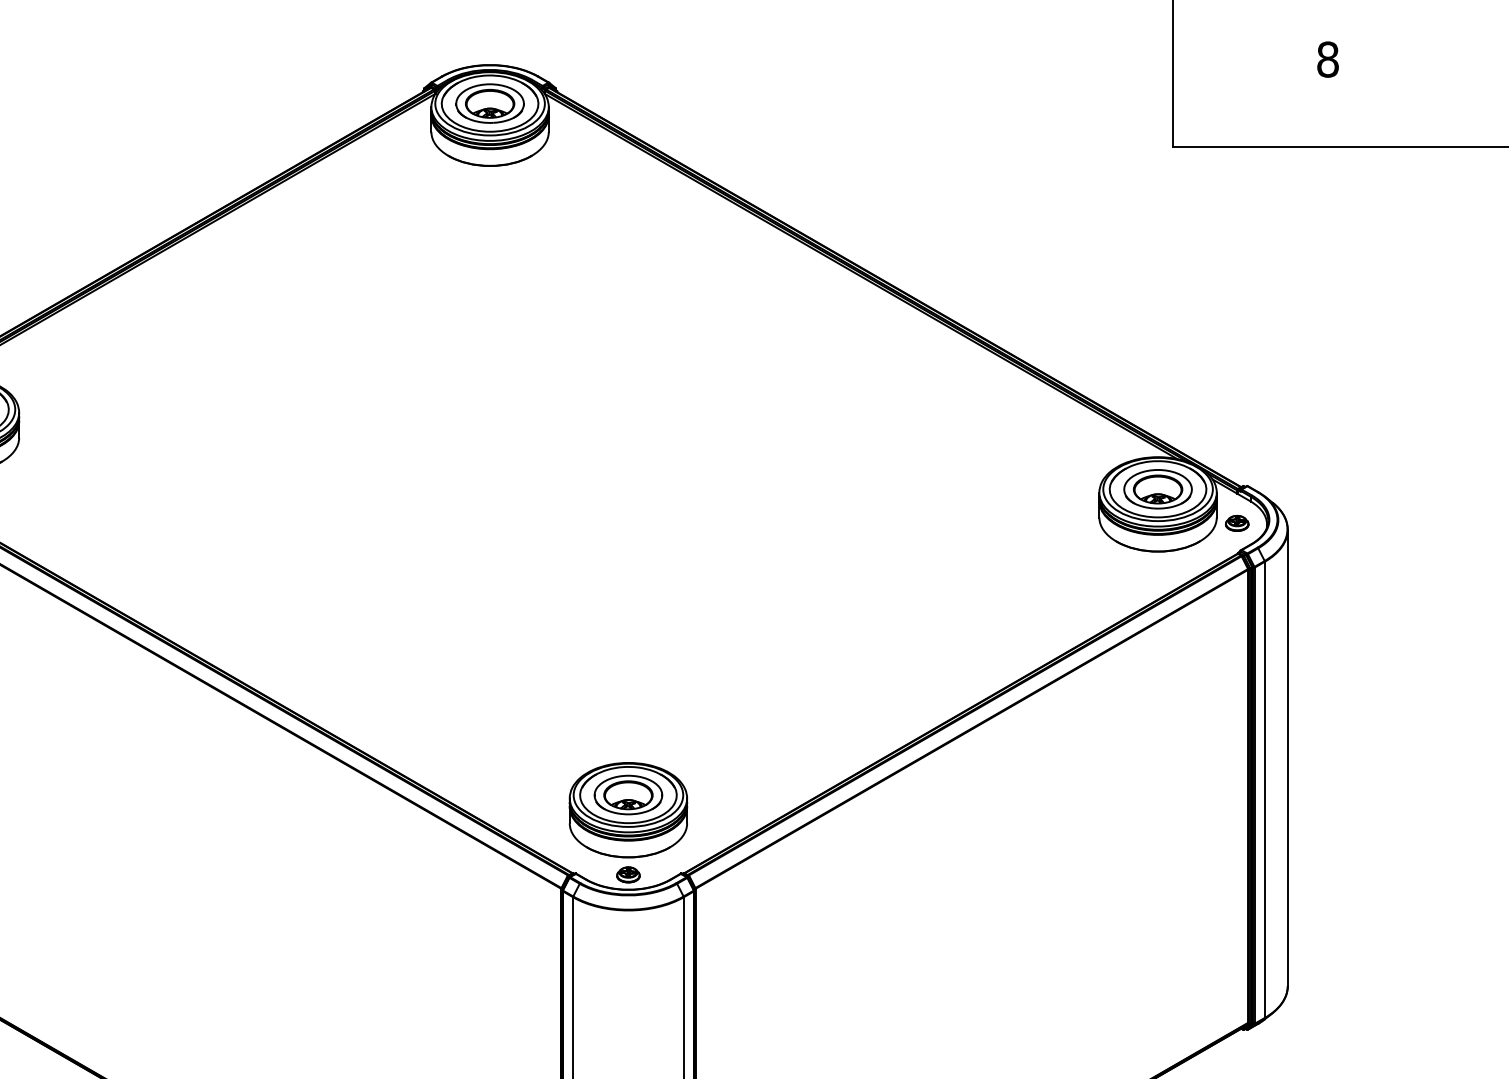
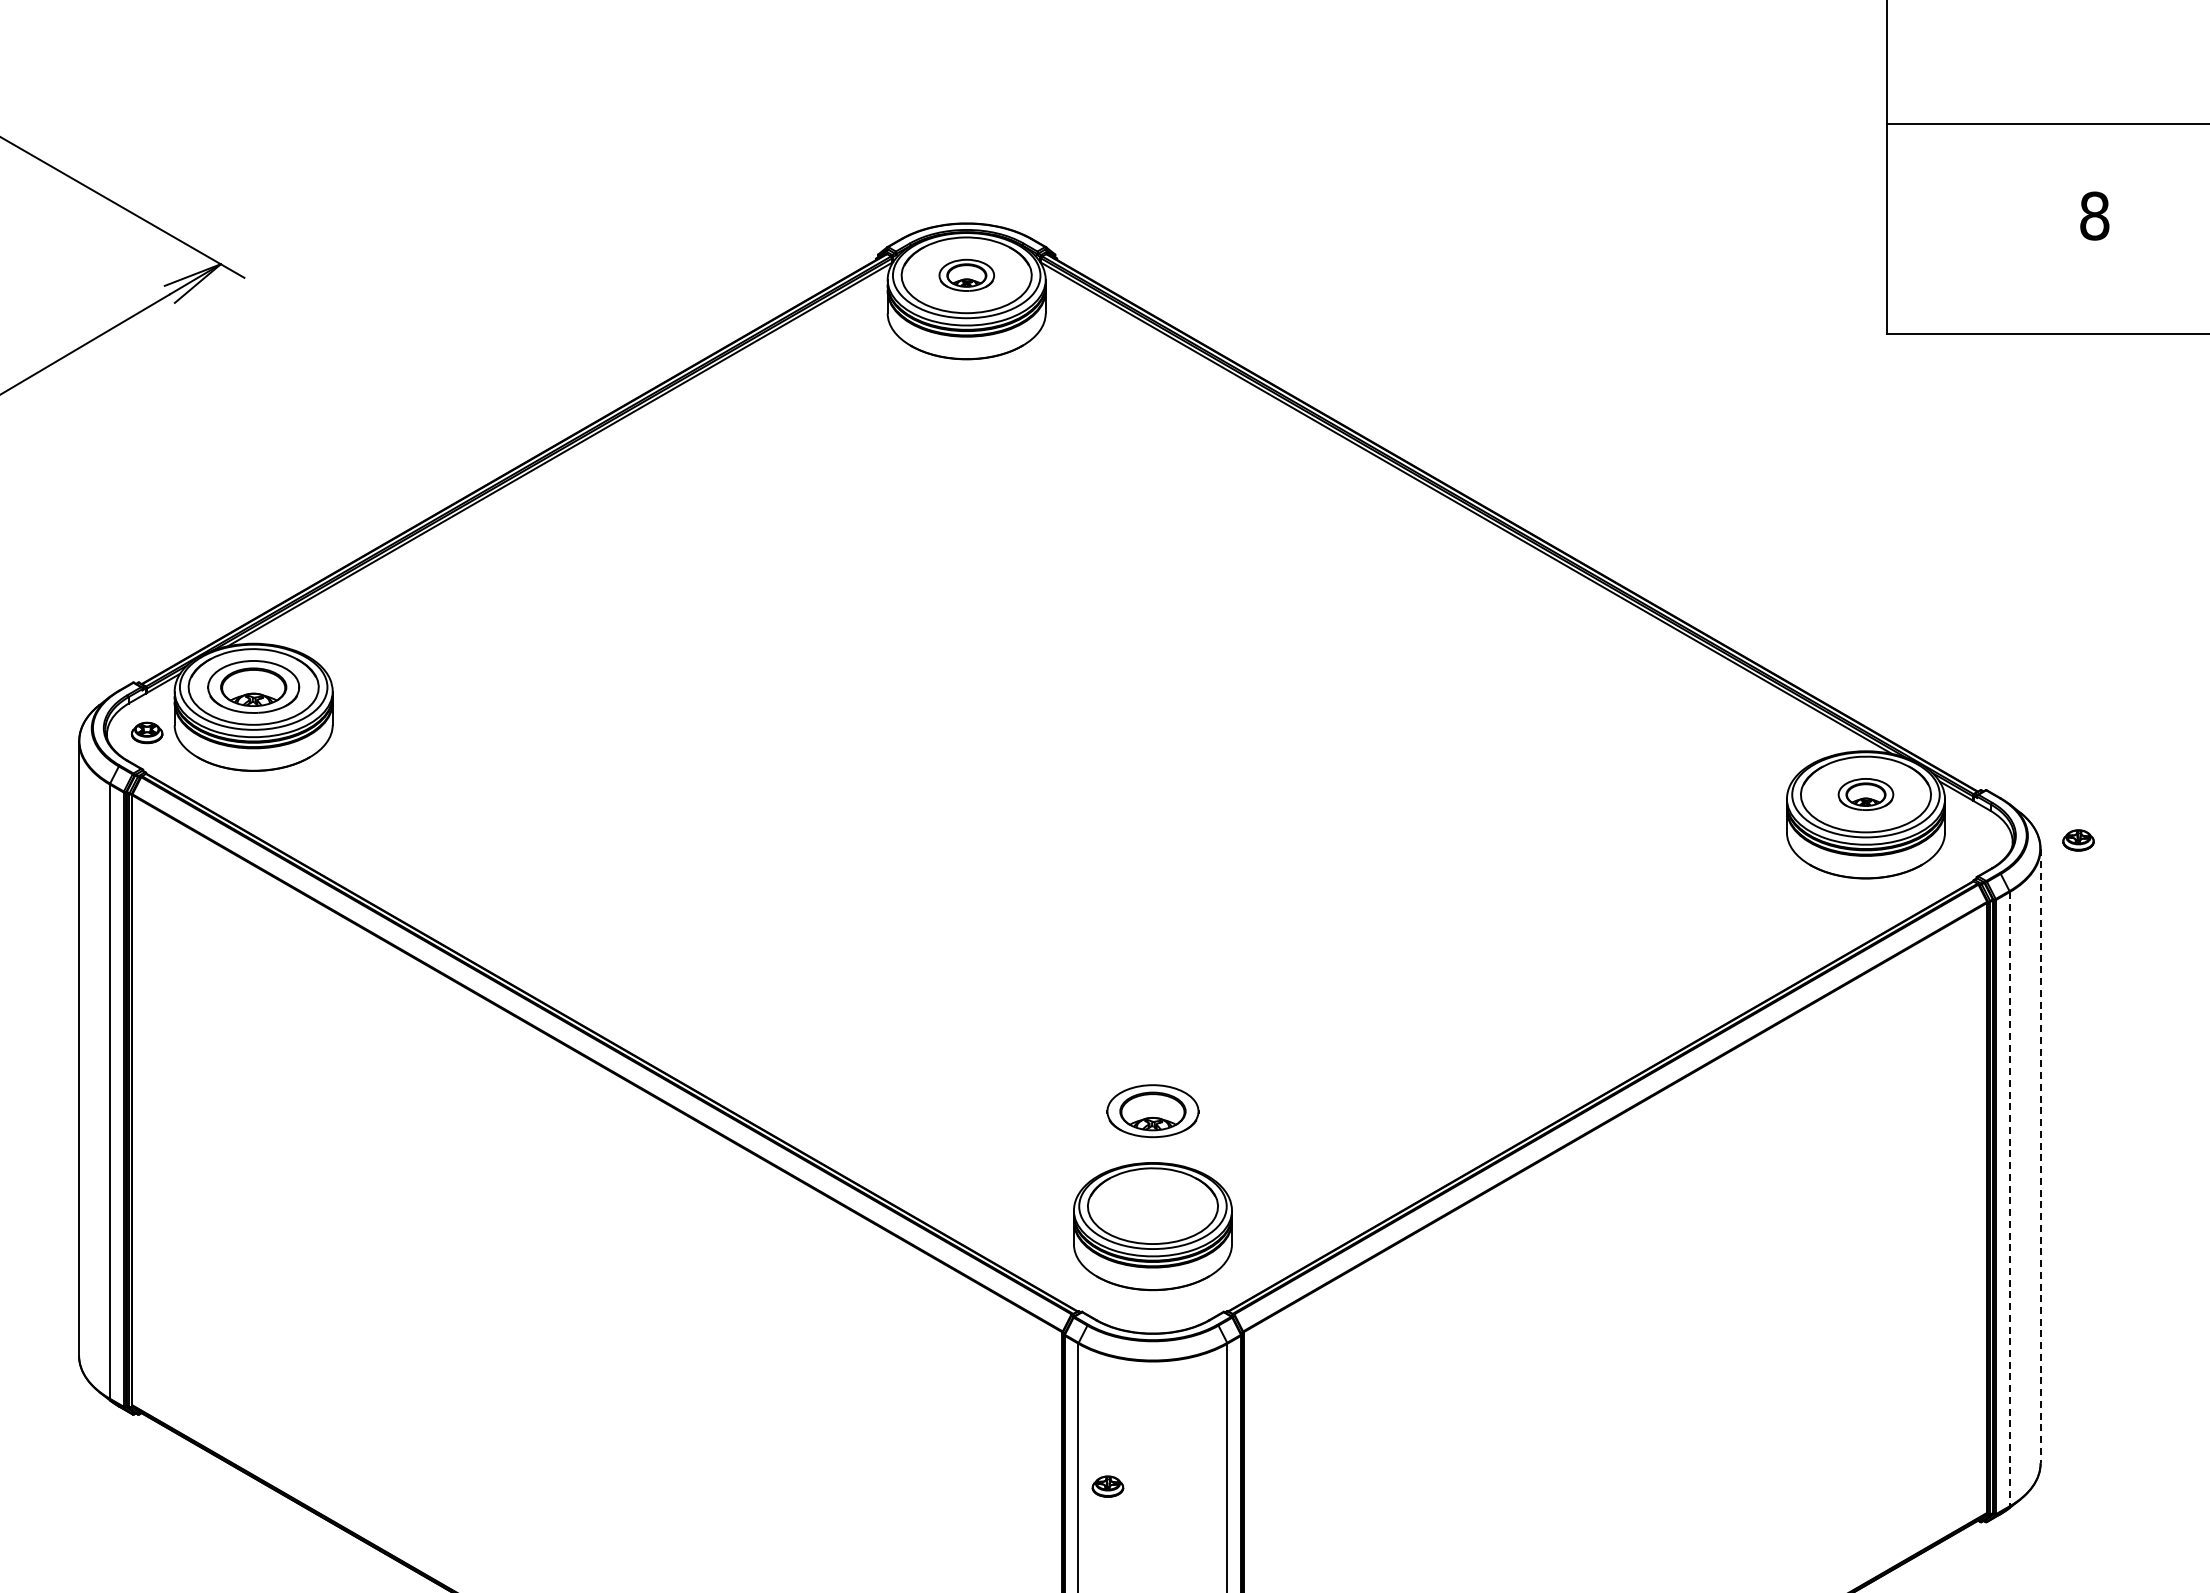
part: (489, 103) -> (966, 275), size x0.6
part: (1157, 489) -> (1865, 794), size x0.6
part: (1237, 523) -> (2078, 840), moved
line: (1287, 758) -> (2040, 1156), solid -> dashed
line: (1264, 790) -> (2009, 1199), solid -> dashed
part: (628, 795) -> (1152, 1111), moved
part: (628, 874) -> (1107, 1486), moved

